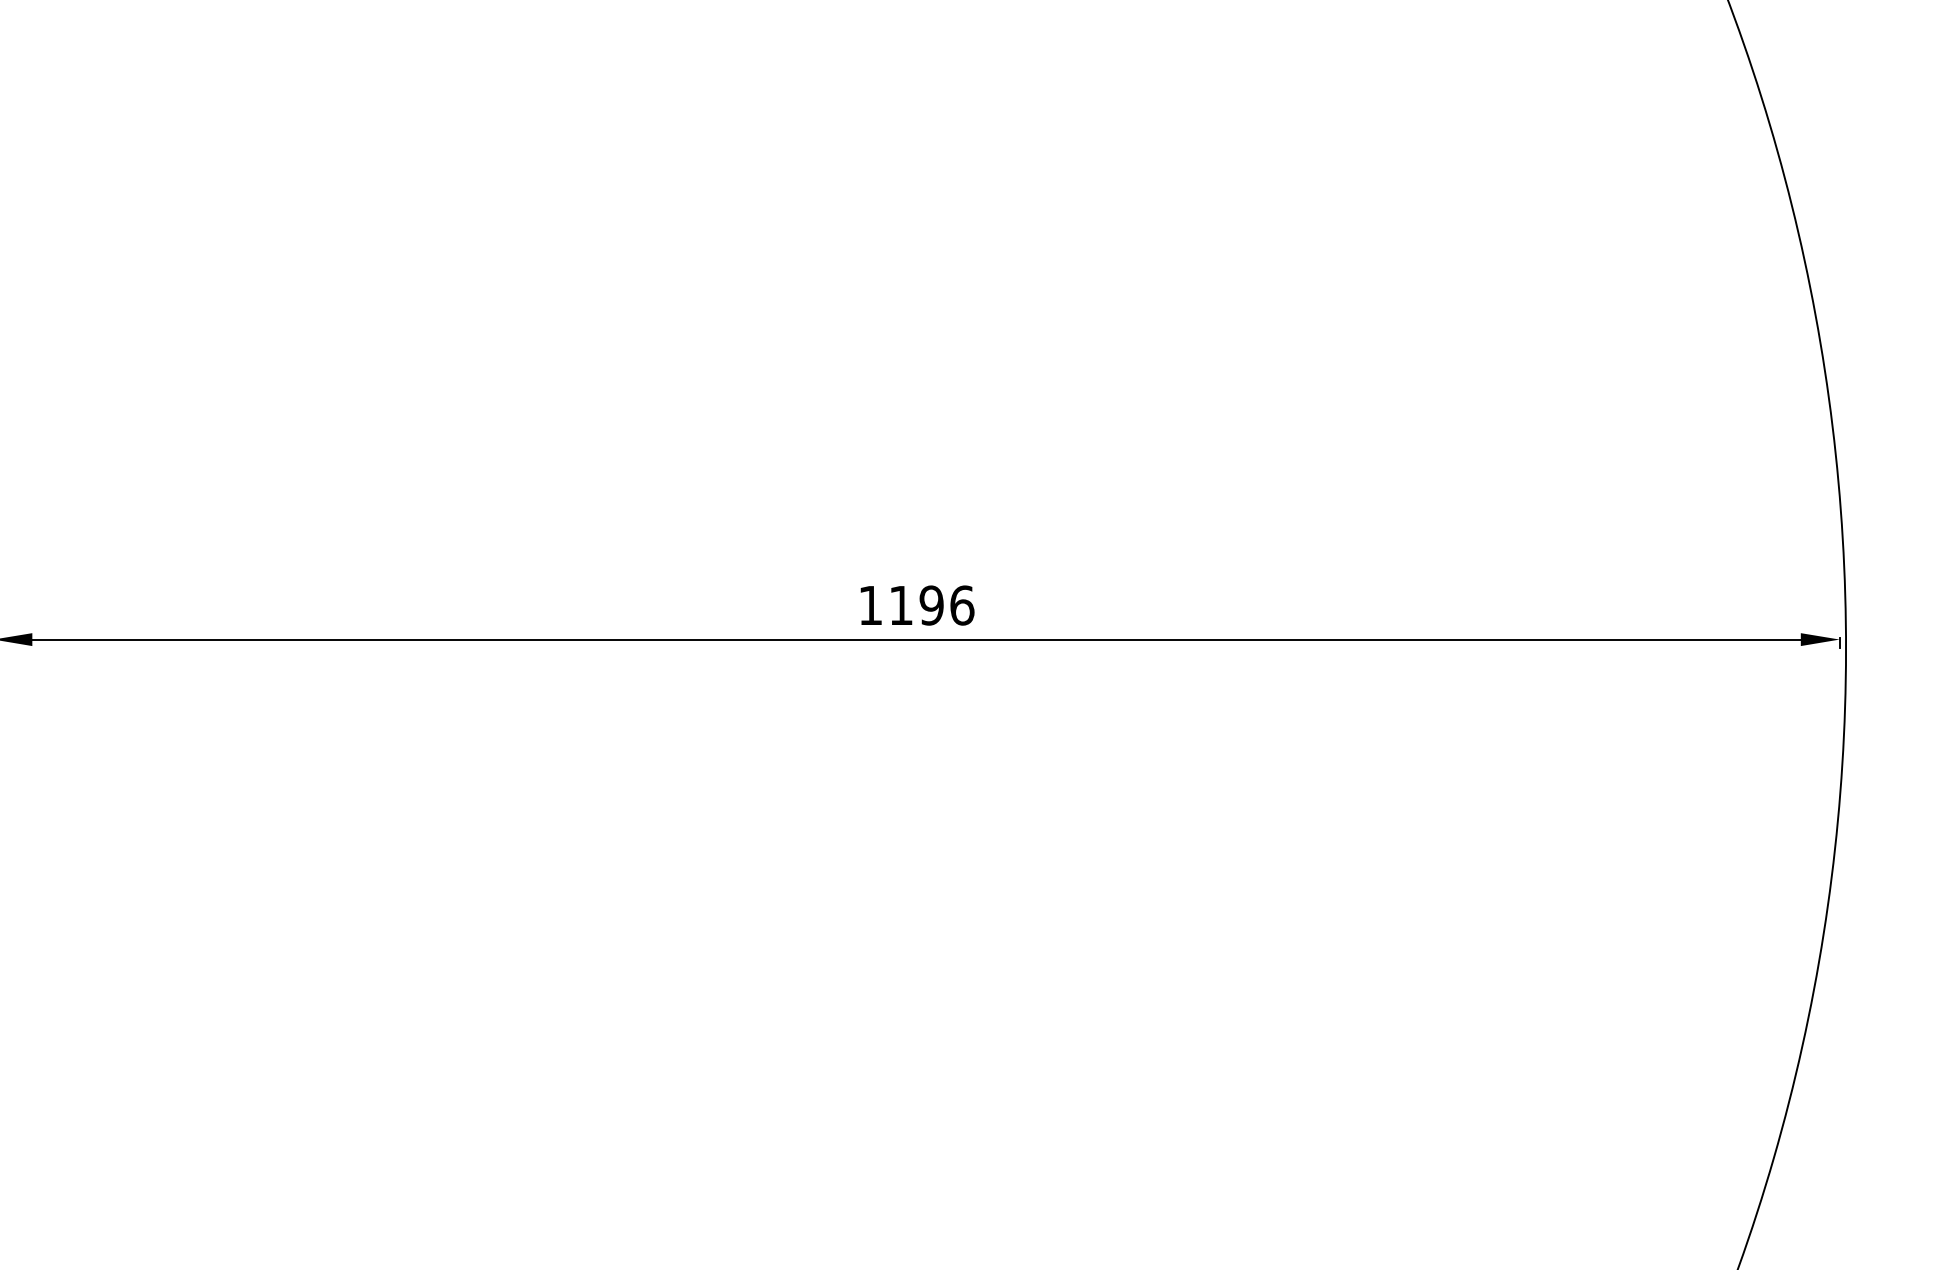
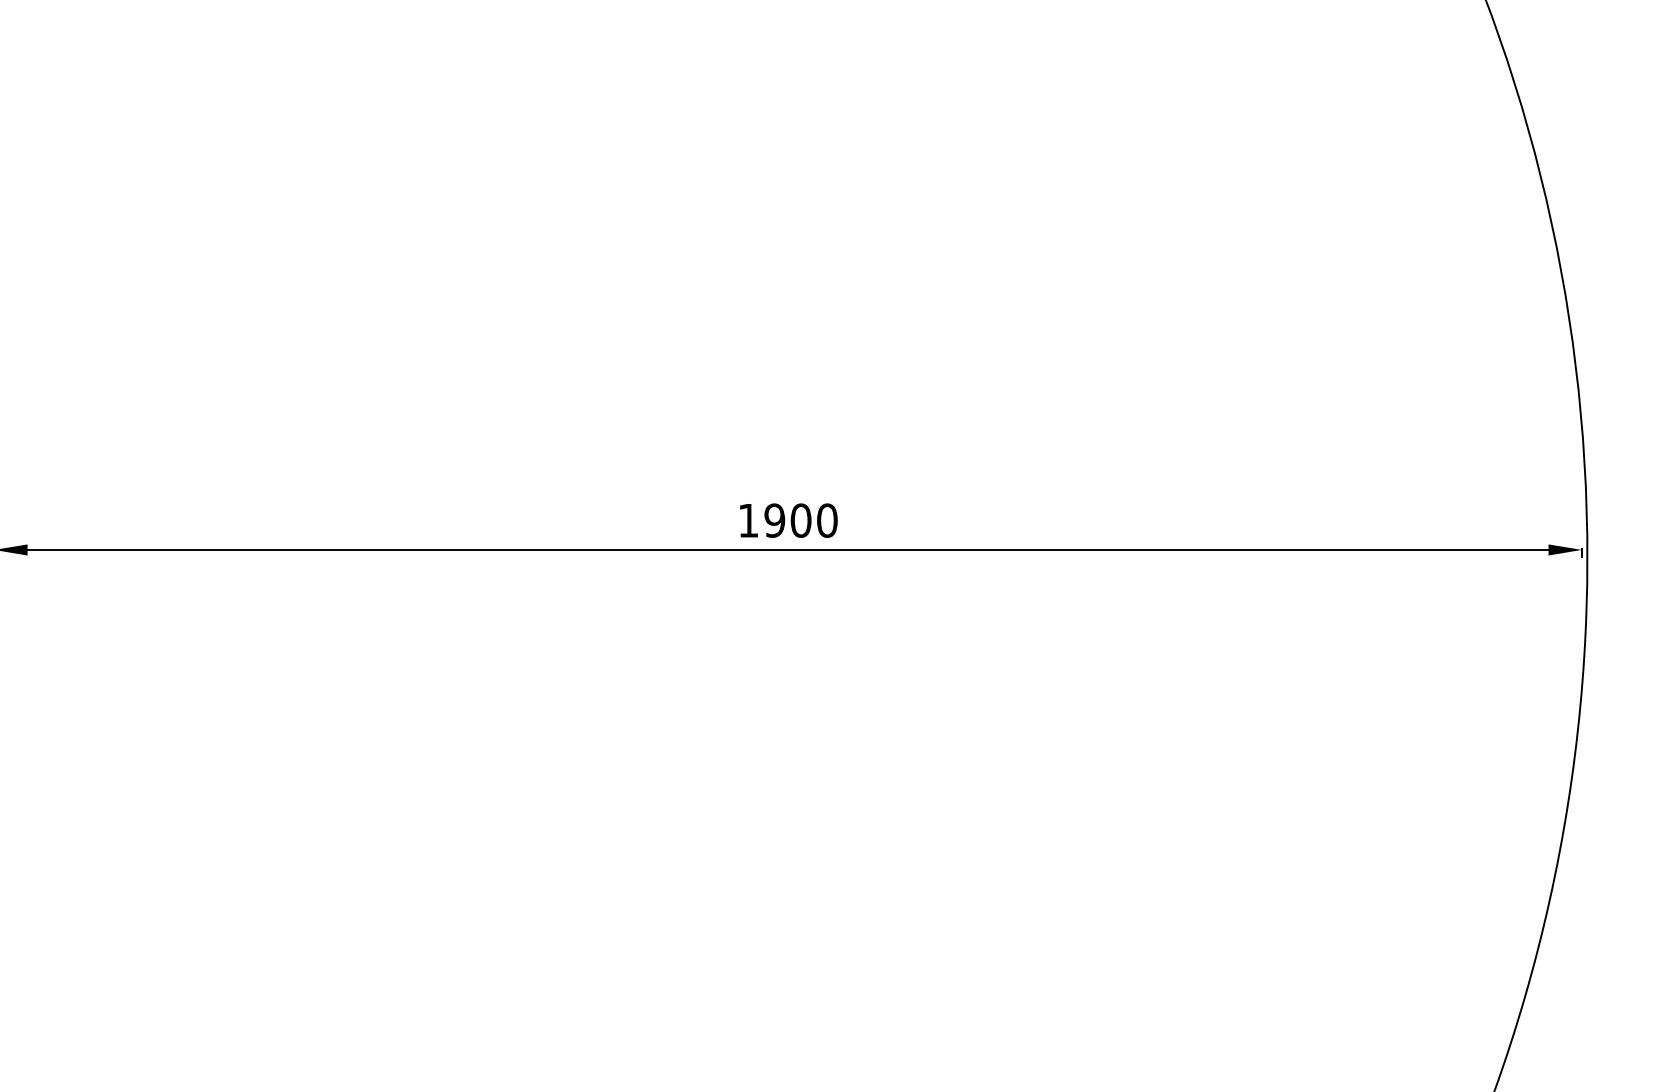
text: (931, 605) -> (800, 520), 1196 -> 1900

